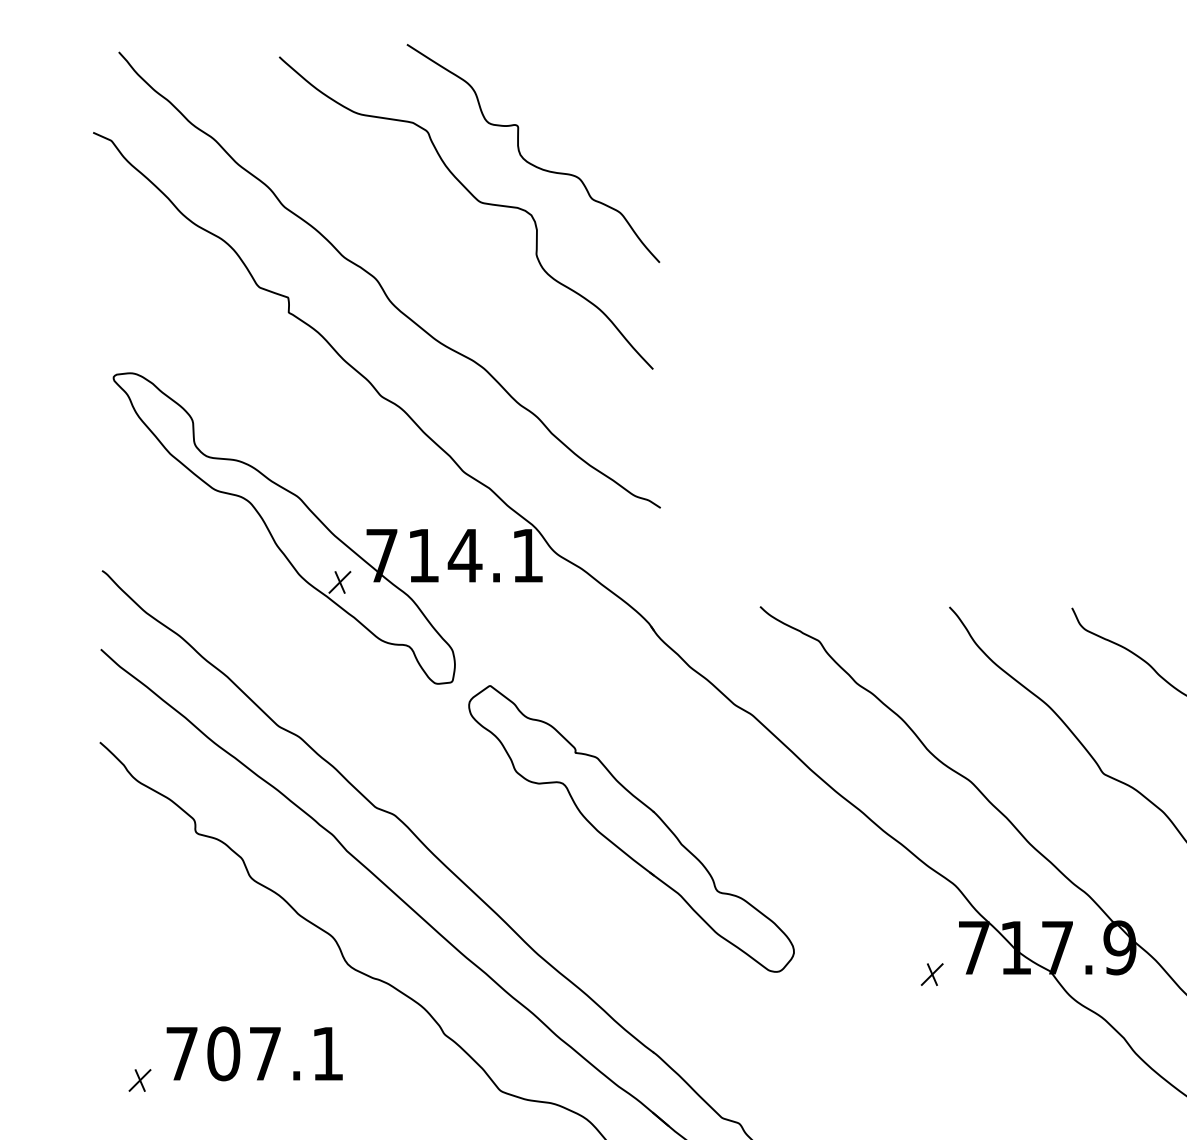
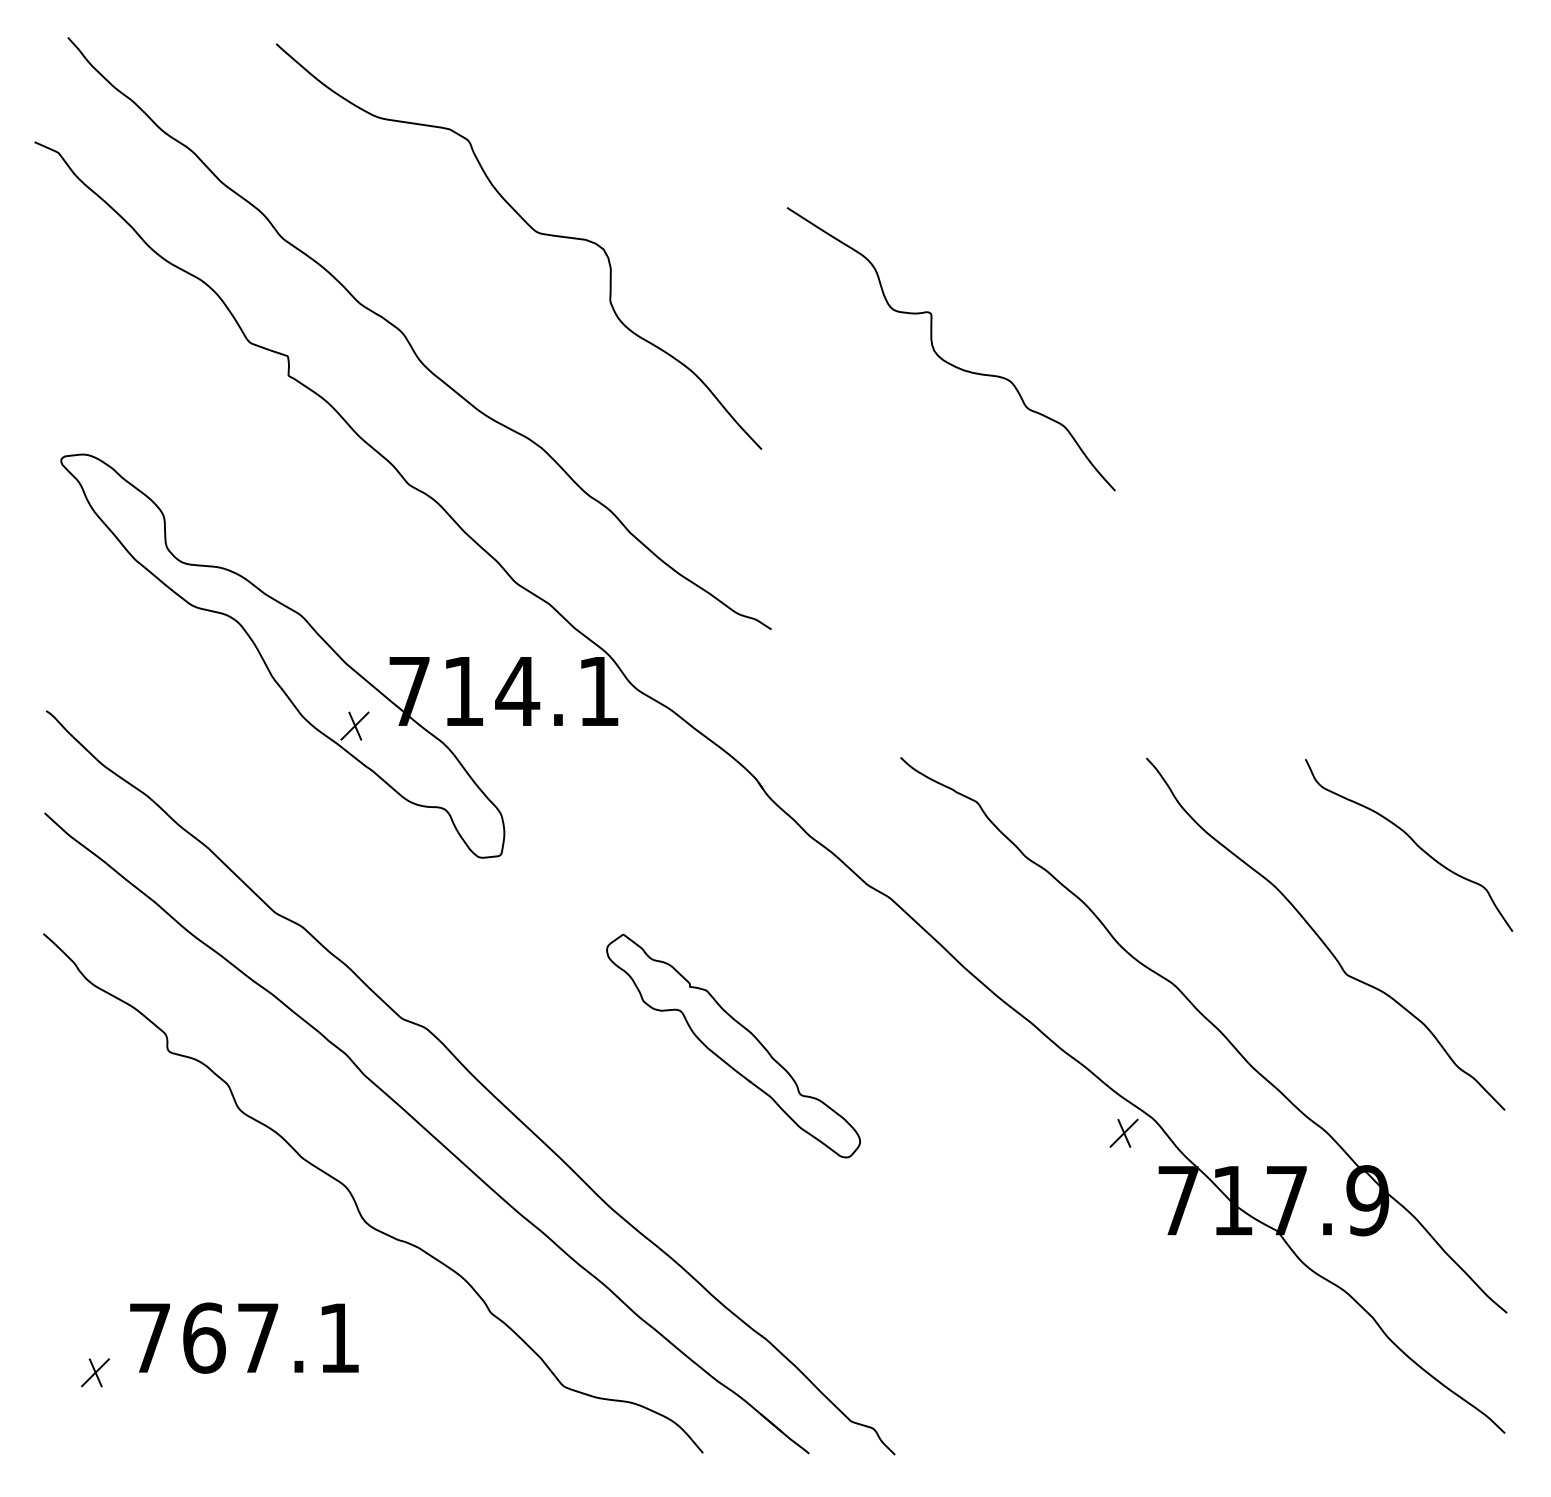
curve: (528, 161) -> (944, 359), moved
part: (631, 828) -> (733, 1045), size x0.6
part: (931, 973) -> (1123, 1132), moved
text: (223, 1053) -> (204, 1337), 707.1 -> 767.1

